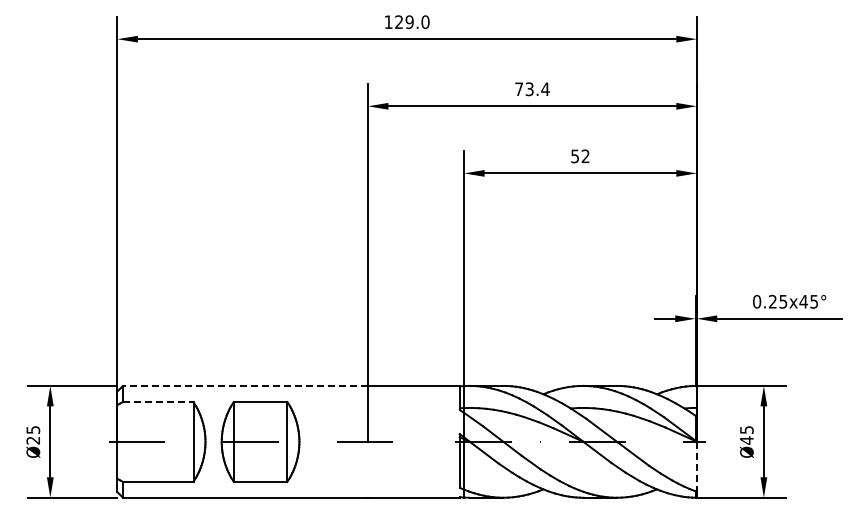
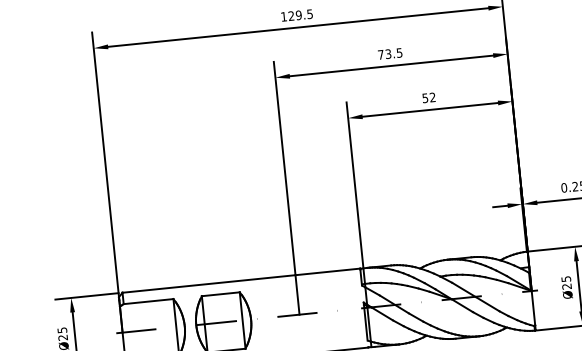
text: (425, 22) -> (310, 14), 129.0 -> 129.5
text: (545, 89) -> (399, 53), 73.4 -> 73.5
line: (245, 385) -> (208, 283), dashed -> solid
line: (158, 402) -> (148, 301), dashed -> solid
text: (746, 440) -> (566, 286), Ø45 -> Ø25
line: (696, 466) -> (533, 308), dashed -> solid

